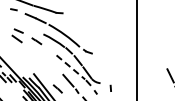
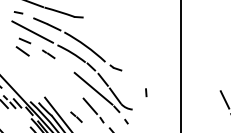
line: (24, 24) -> (32, 32), added
line: (70, 67) -> (93, 88), dashed -> solid
line: (110, 87) -> (145, 91), moved

